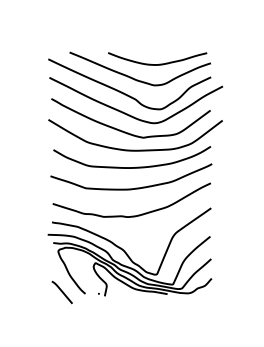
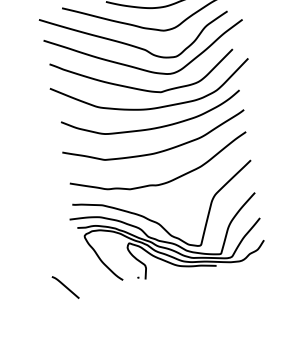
curve: (61, 292) -> (64, 287), moved

